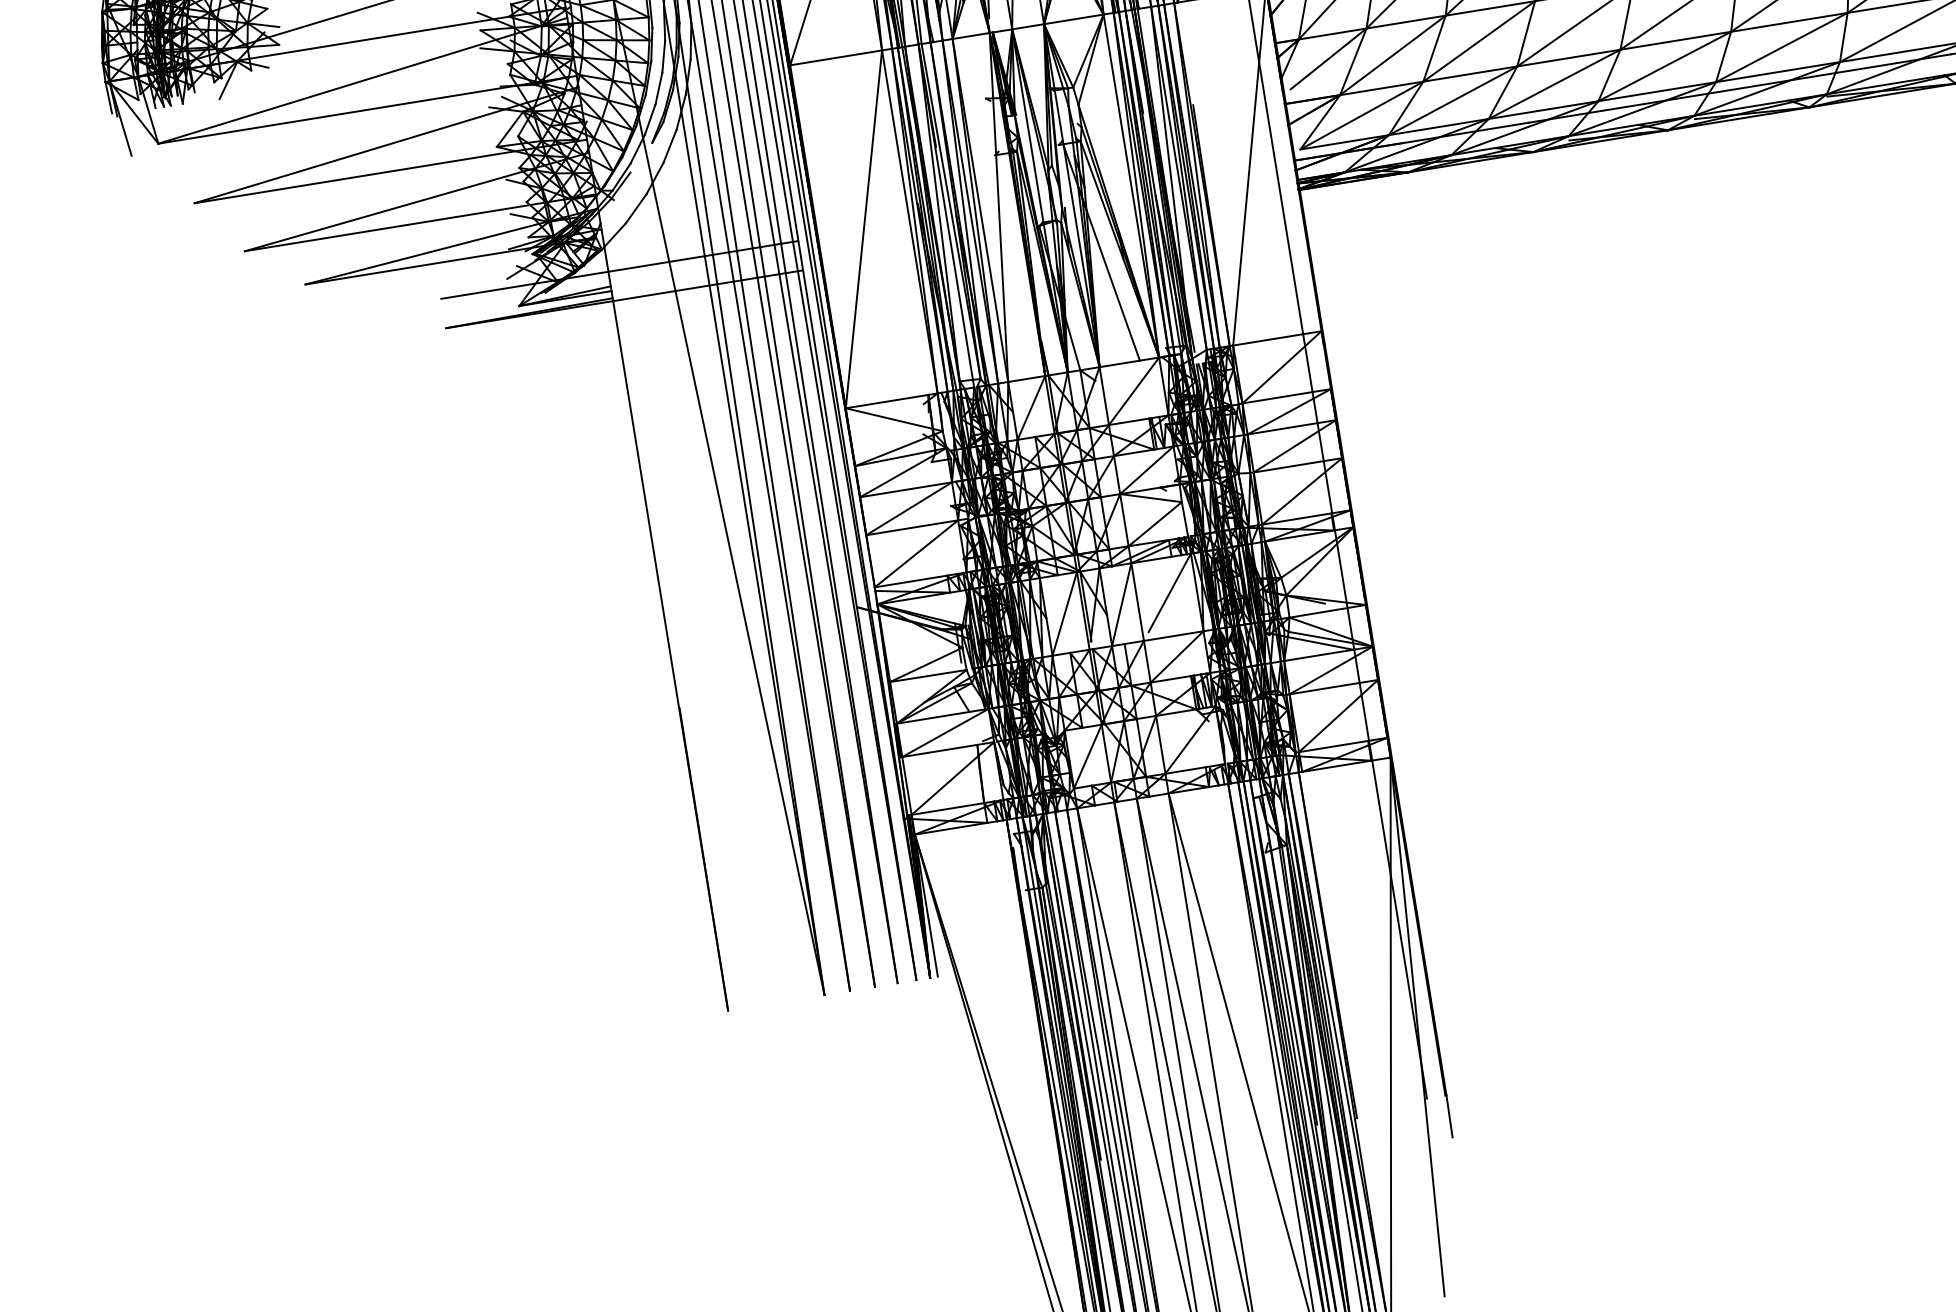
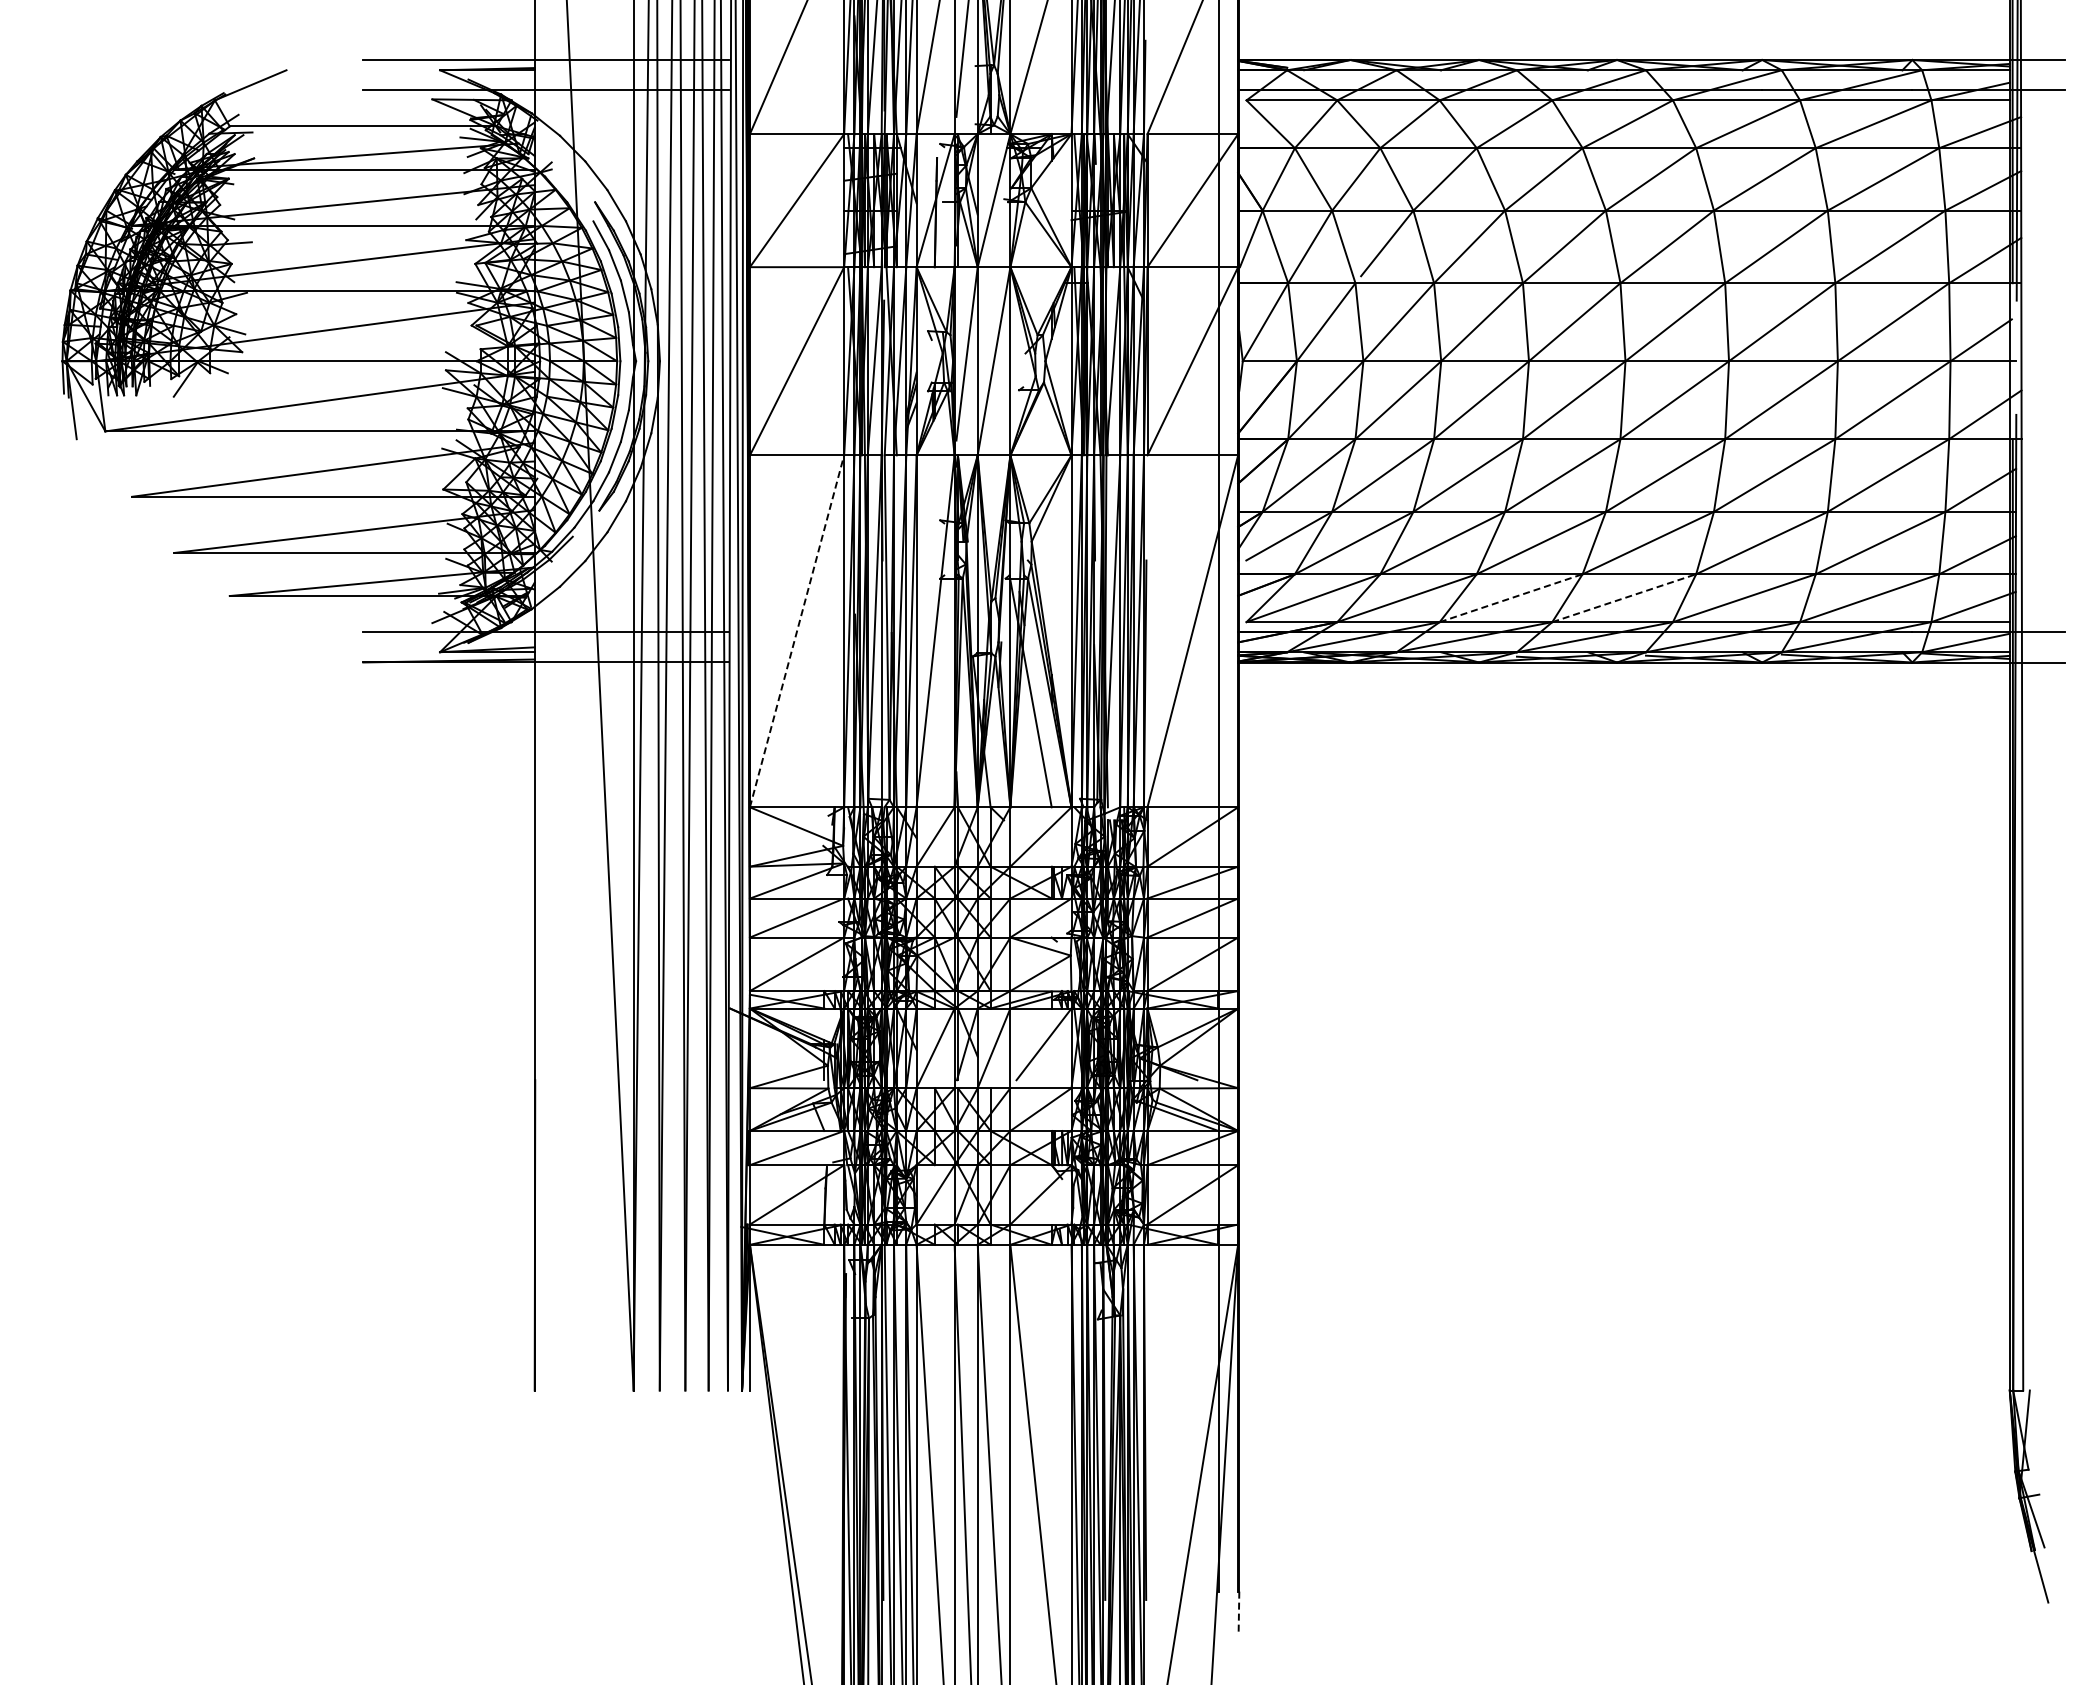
line: (1665, 66) -> (1624, 598), solid -> dashed
line: (1554, 84) -> (1511, 598), solid -> dashed
line: (864, 228) -> (797, 630), solid -> dashed
line: (1449, 1116) -> (1238, 1613), solid -> dashed

